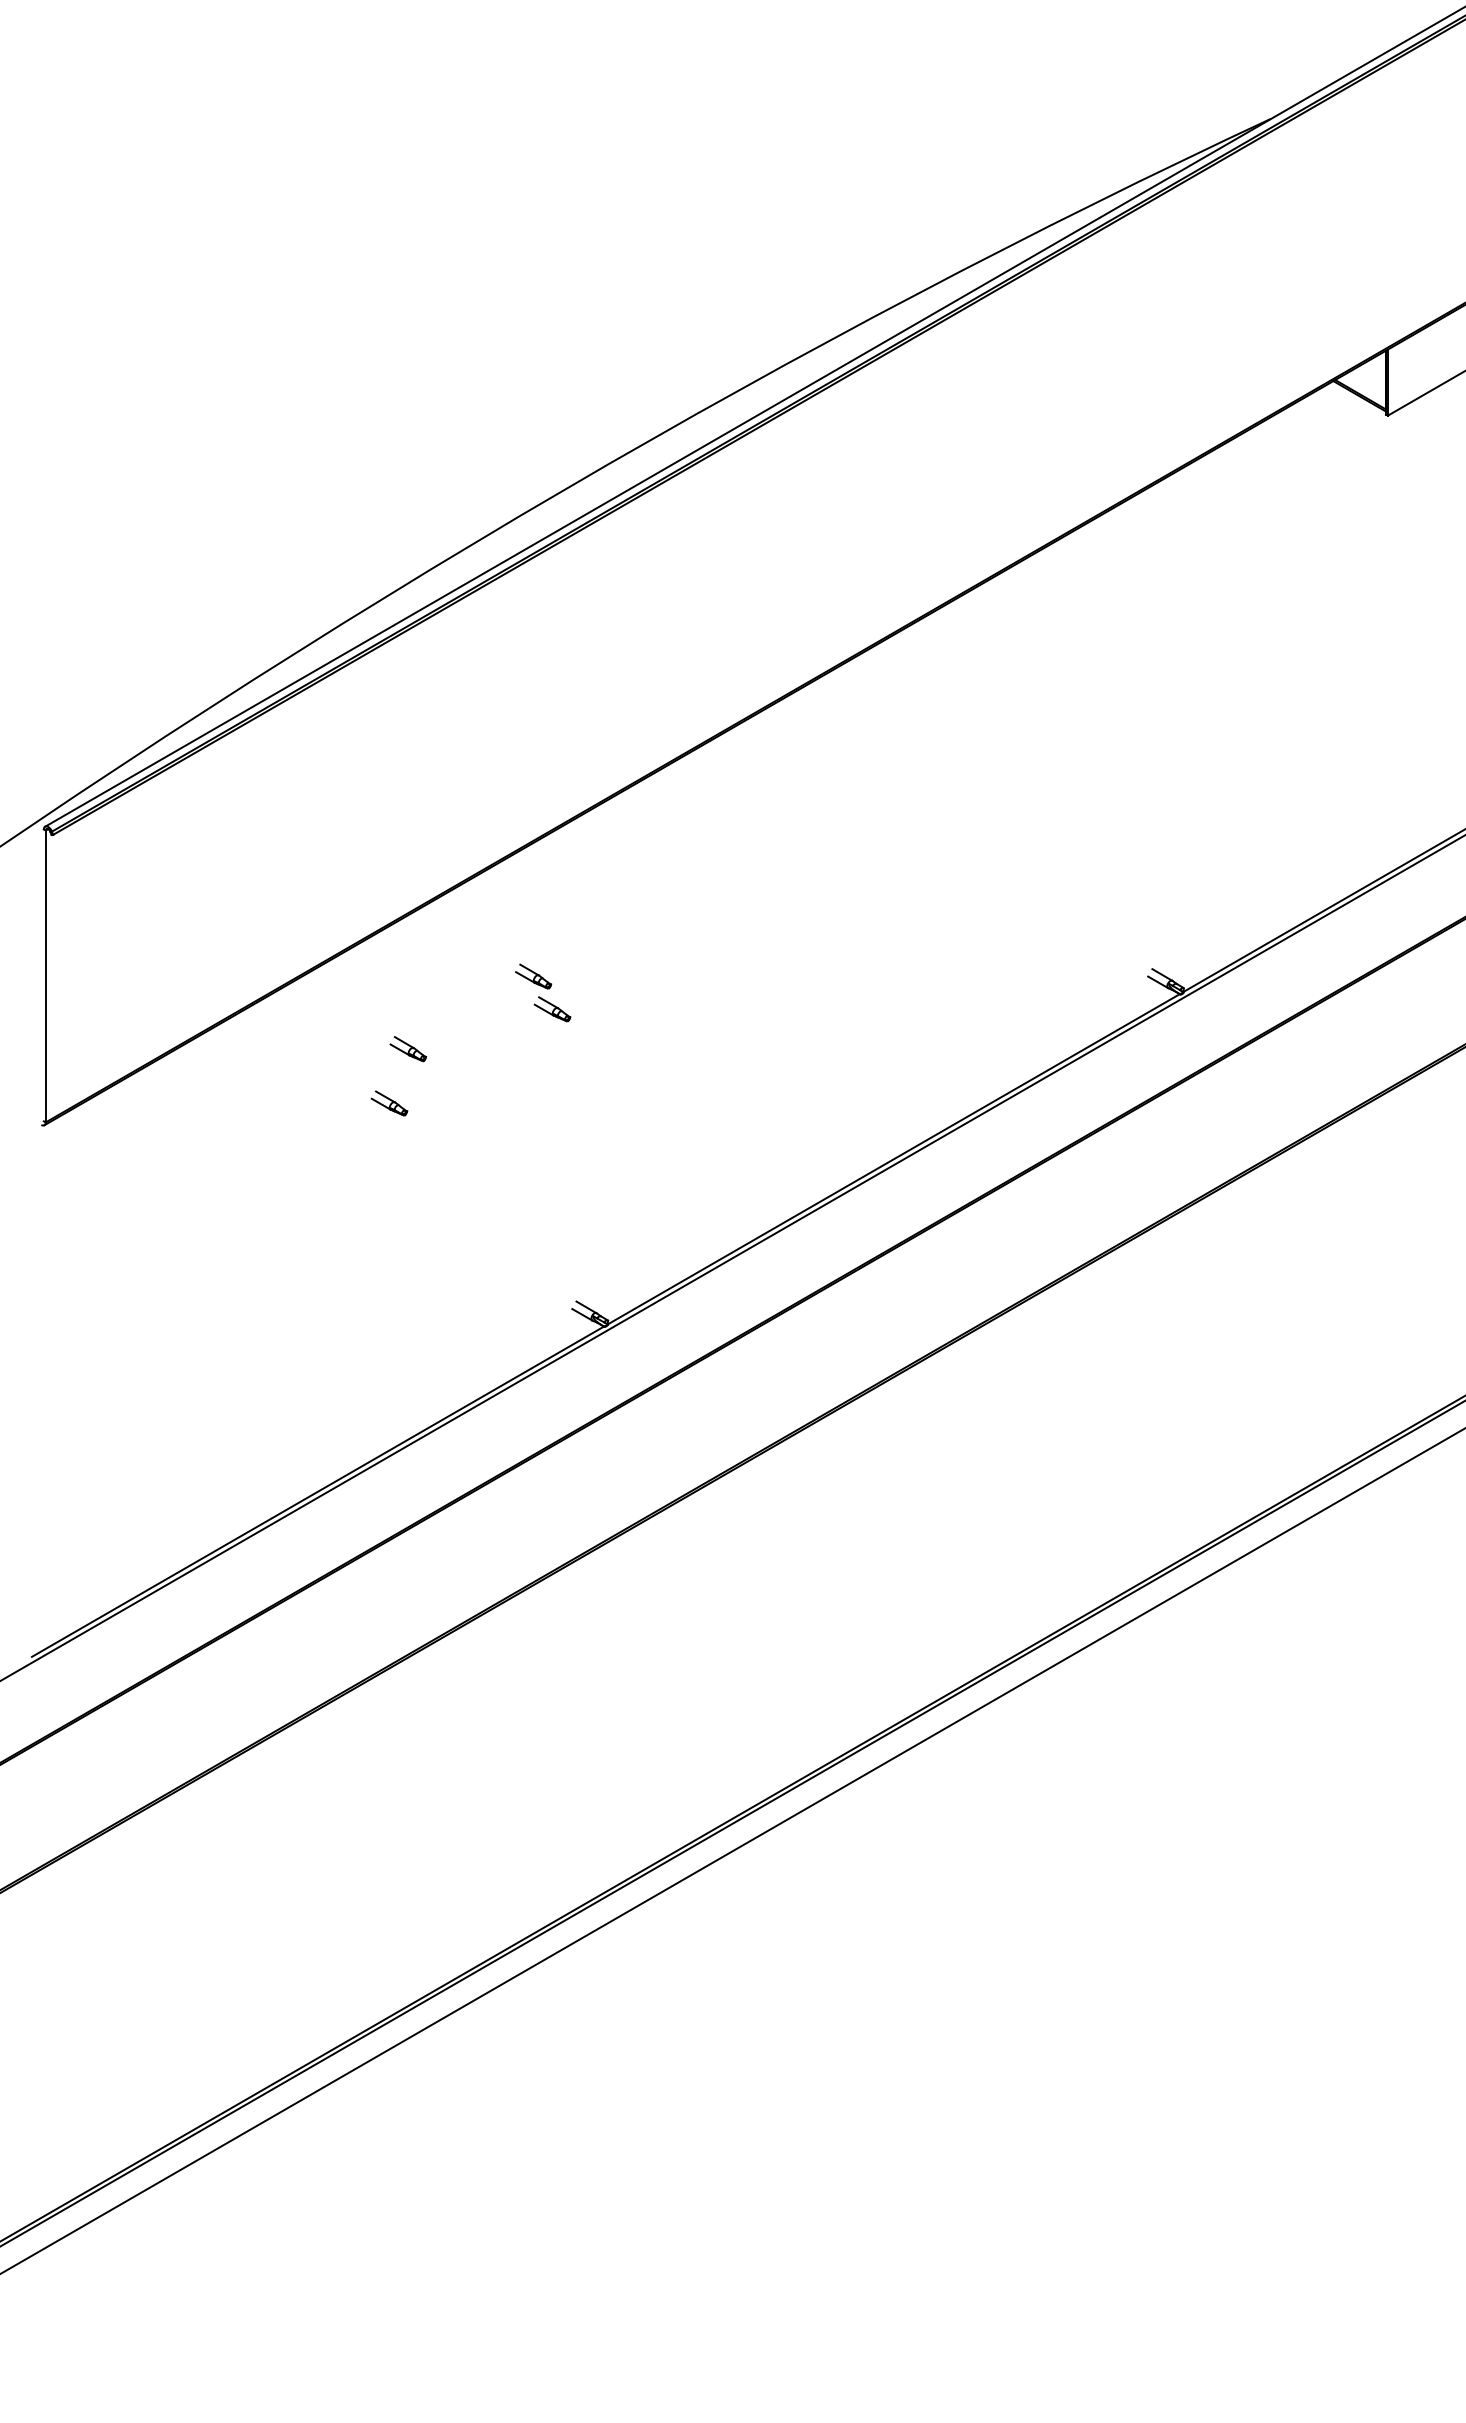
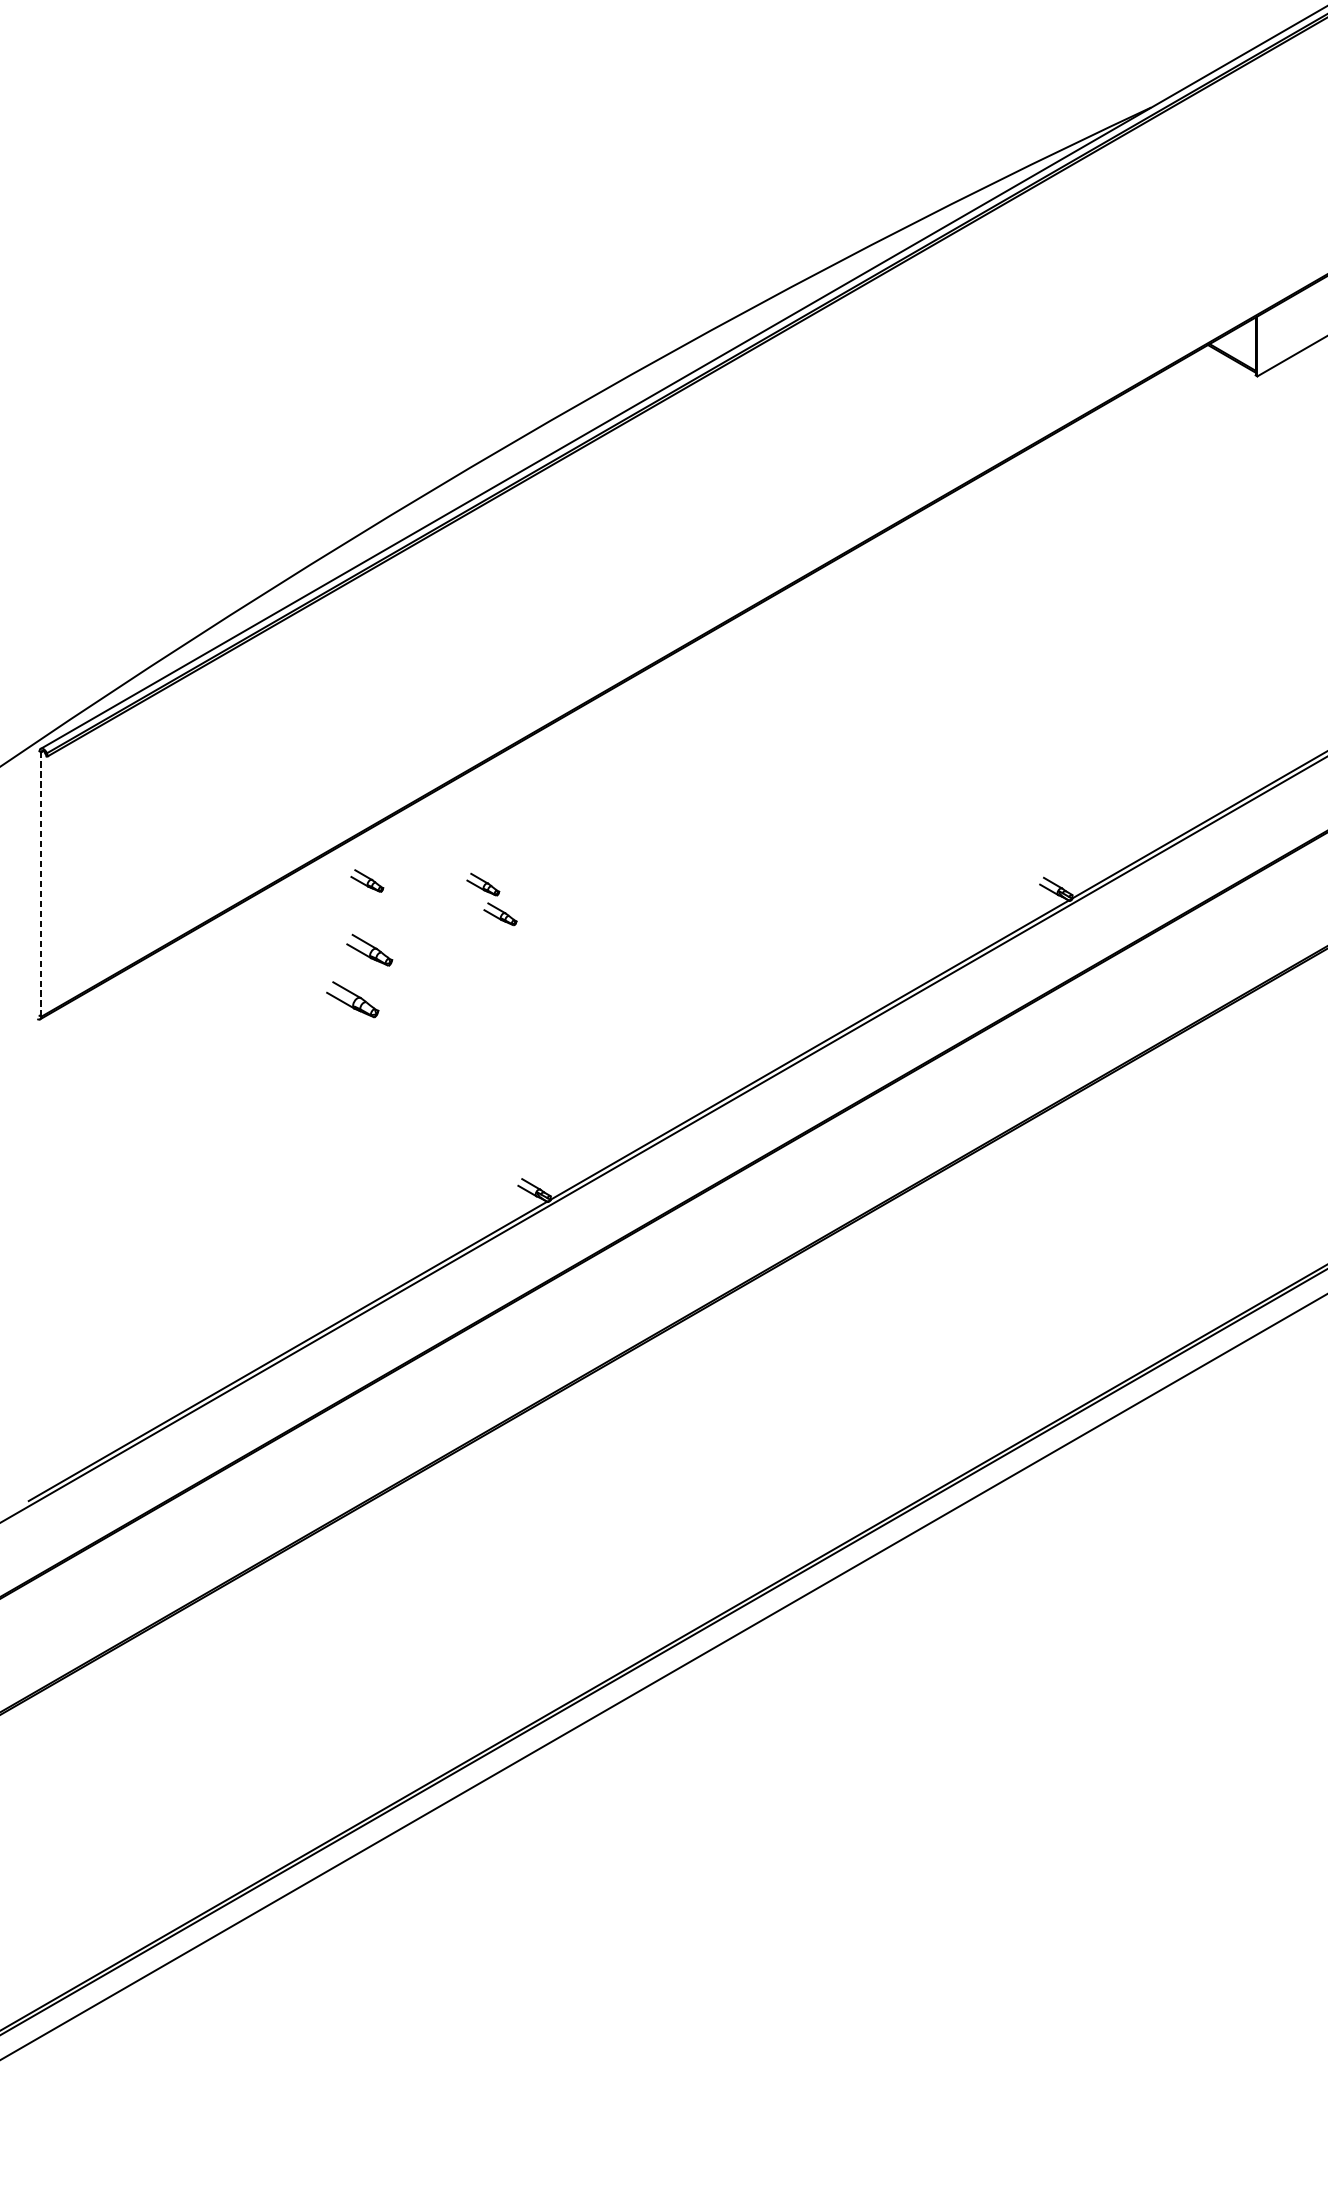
part: (405, 972) -> (367, 880), added
line: (45, 976) -> (41, 884), solid -> dashed
part: (408, 1049) -> (369, 950), size x1.4
part: (389, 1103) -> (352, 999), size x1.6

